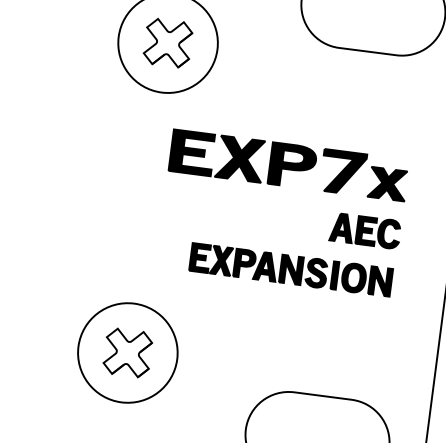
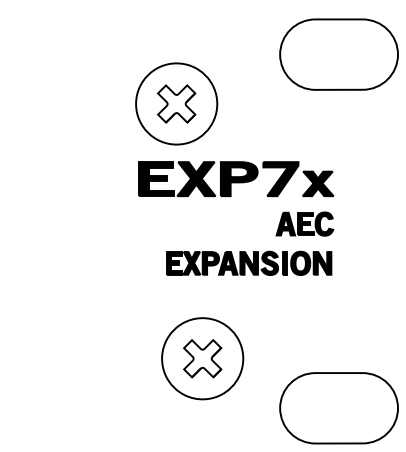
part: (279, 186) -> (230, 197), moved
part: (127, 352) -> (202, 358), moved

